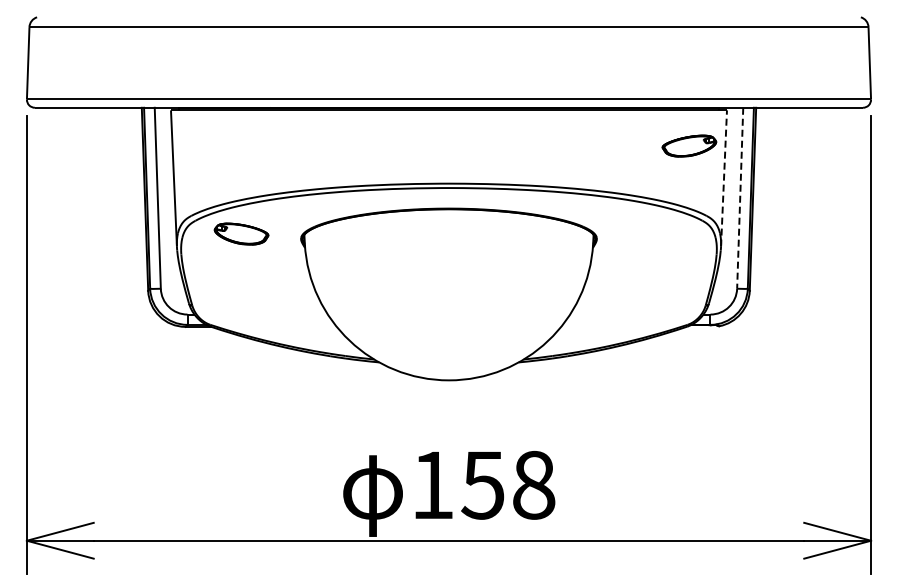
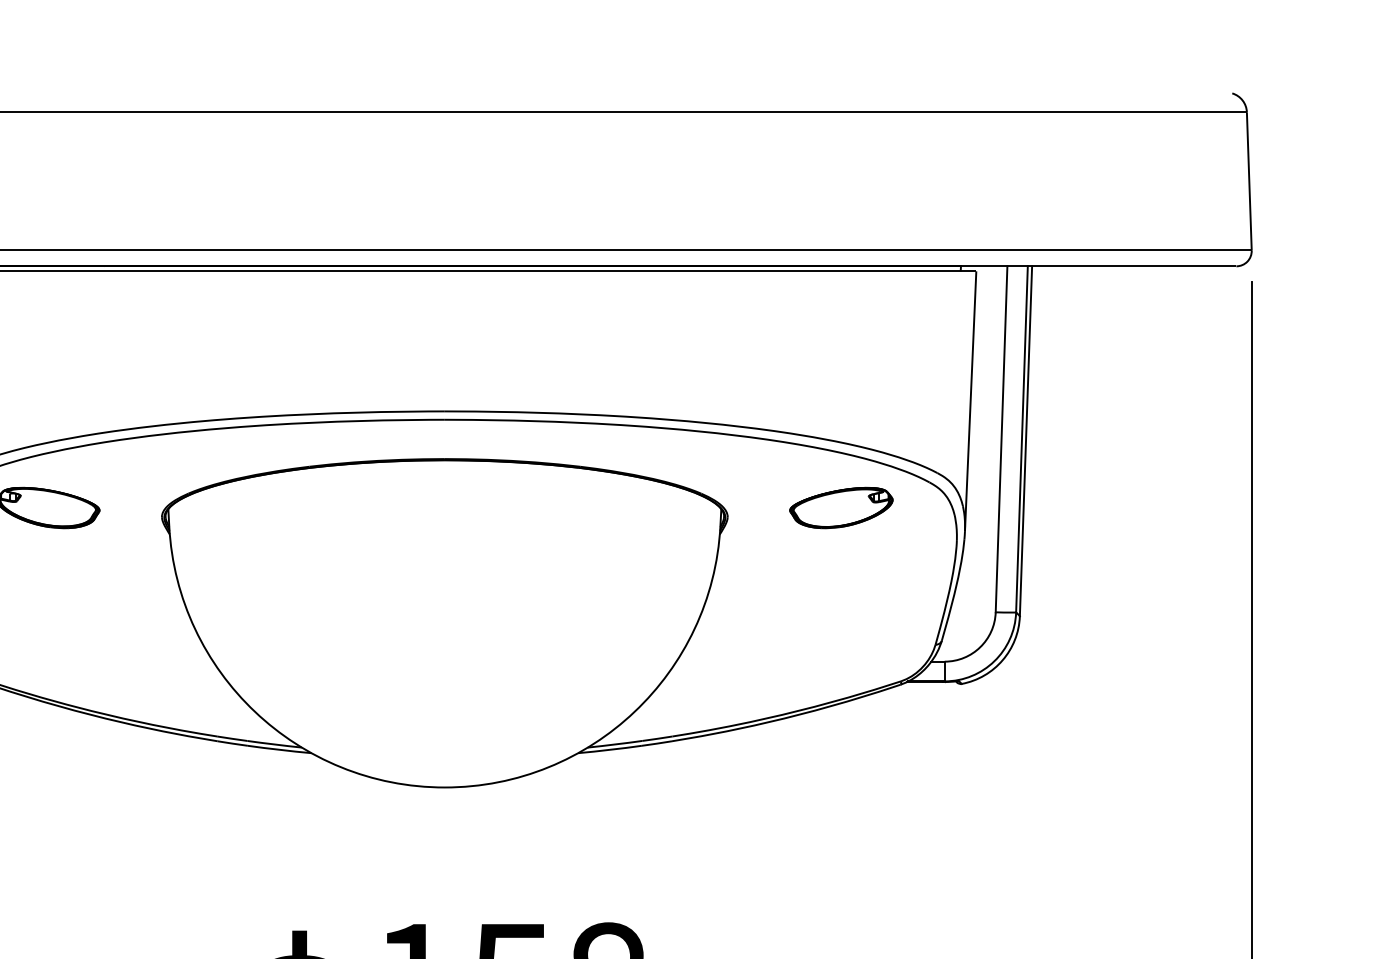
part: (689, 145) -> (841, 506), moved
line: (724, 177) -> (971, 399), dashed -> solid
line: (740, 198) -> (1002, 439), dashed -> solid

